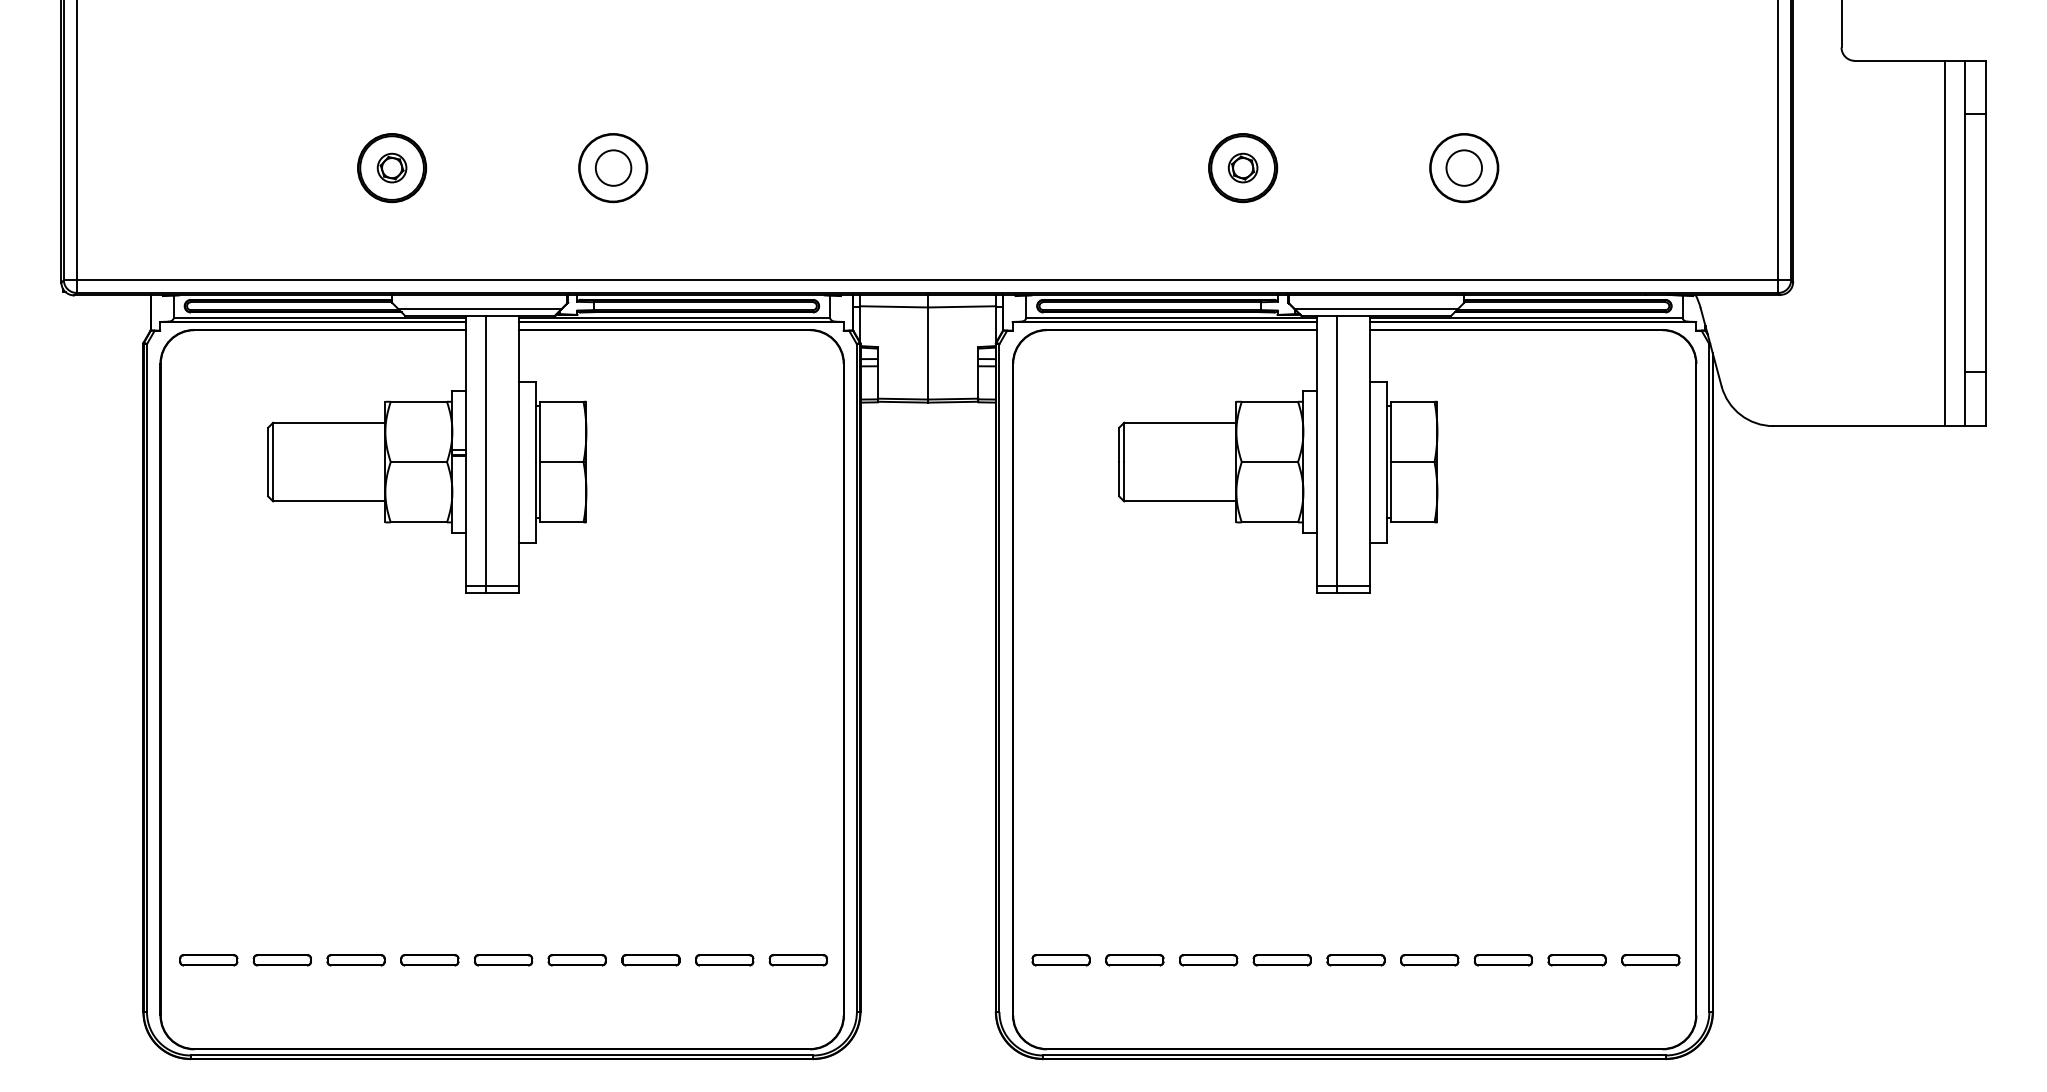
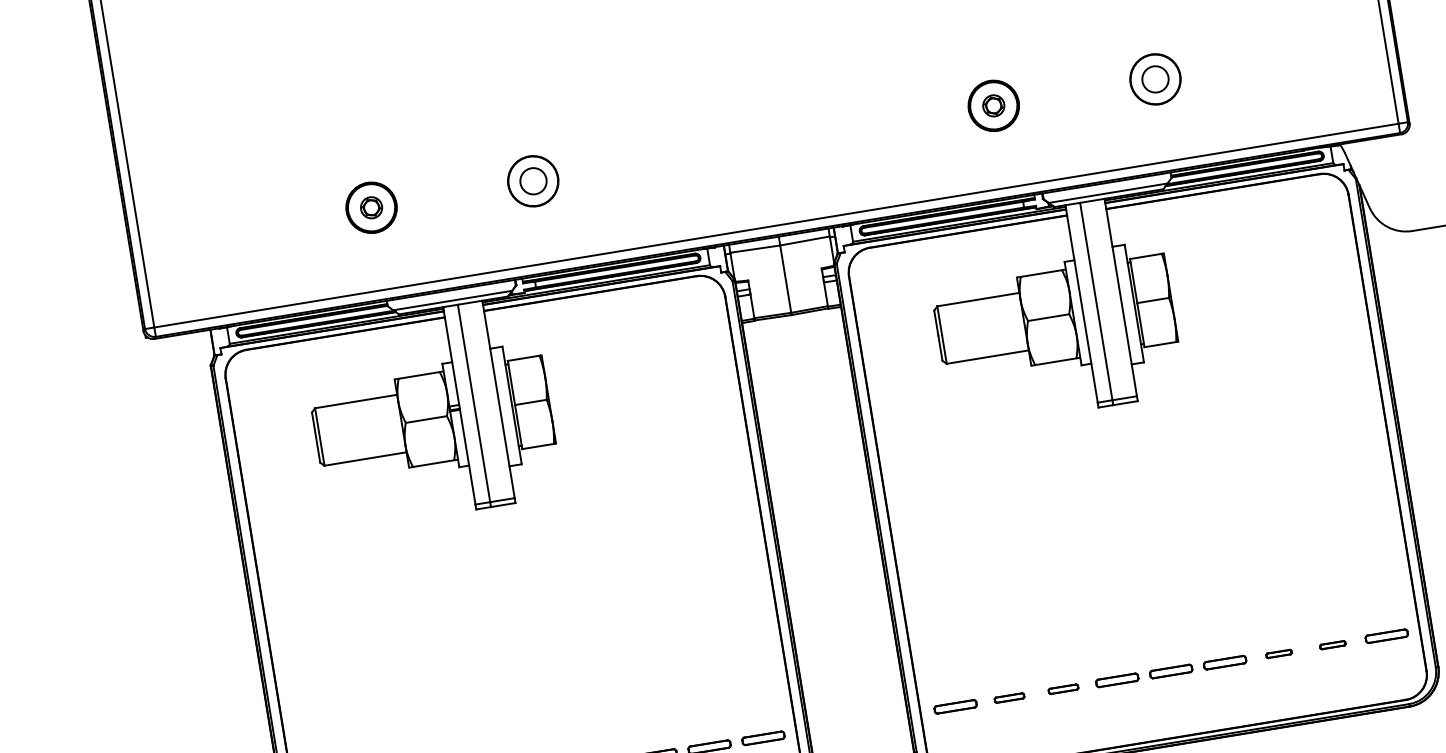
part: (1134, 960) -> (1009, 698), size x0.7
part: (1208, 960) -> (1063, 689), size x0.7
part: (1503, 960) -> (1279, 654), size x0.6
part: (1576, 960) -> (1332, 645), size x0.6

